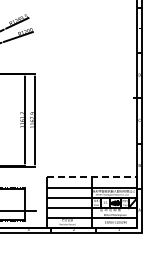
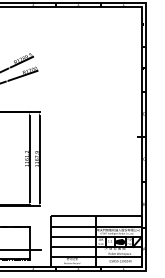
line: (91, 177) -> (96, 216), dashed -> solid

